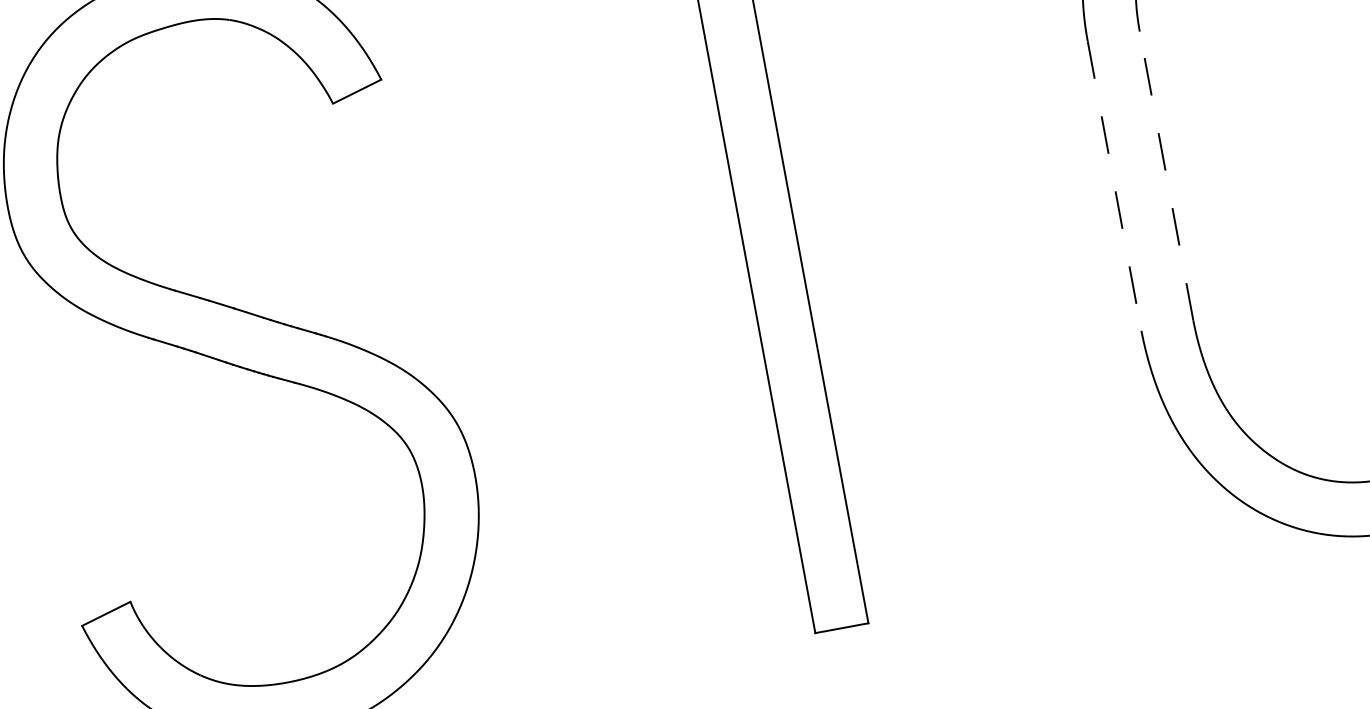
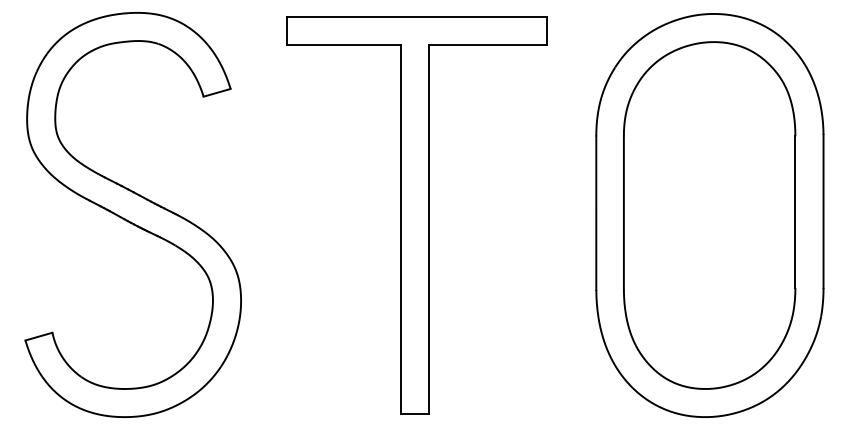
line: (1165, 175) -> (623, 212), dashed -> solid
line: (1115, 186) -> (596, 213), dashed -> solid

